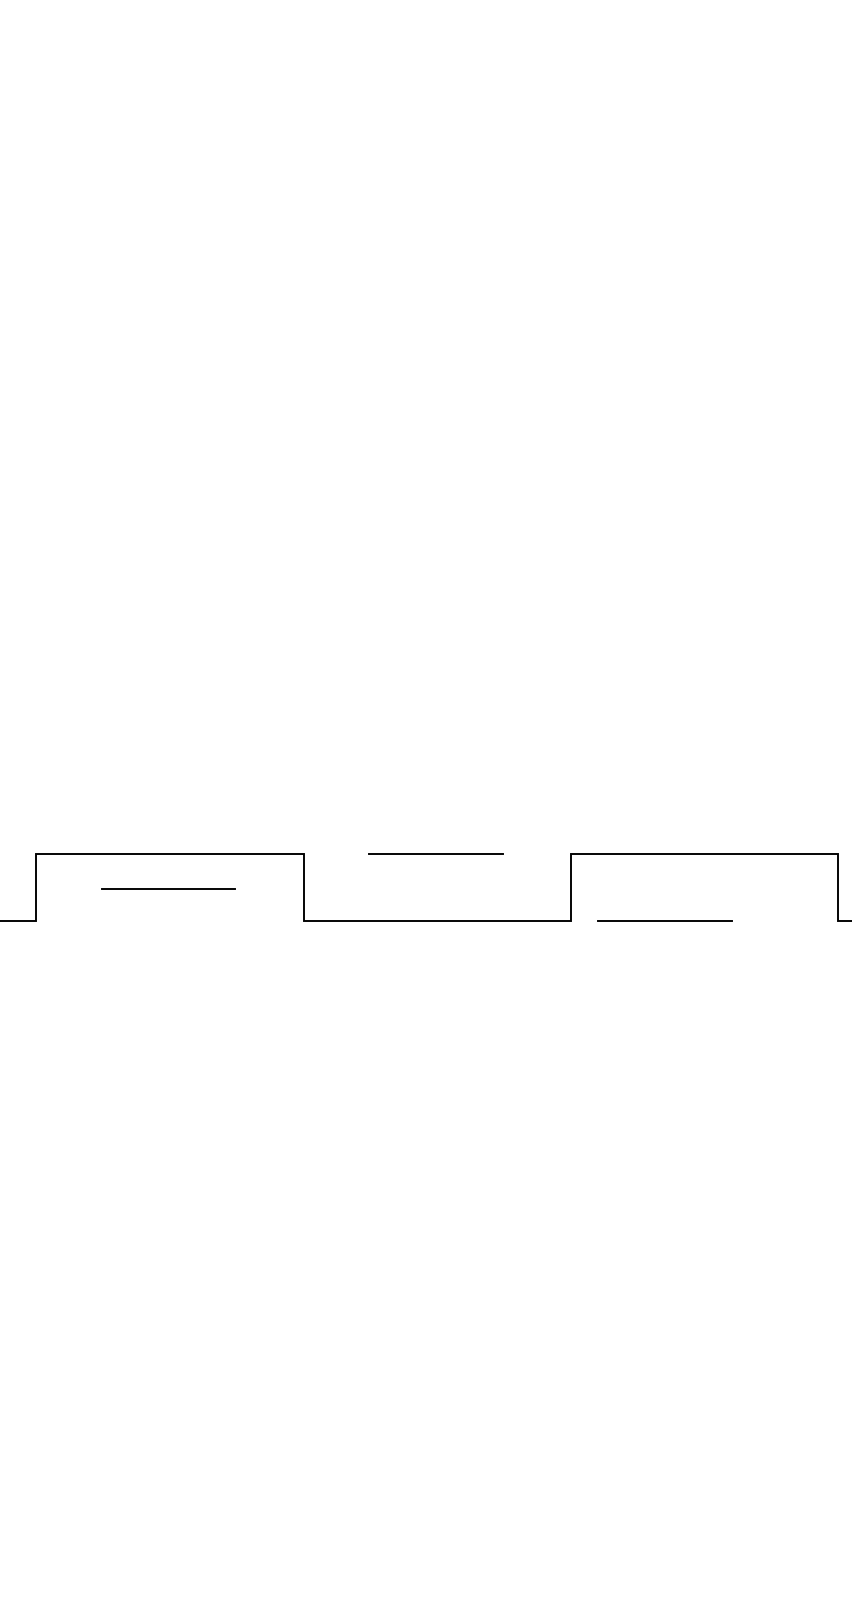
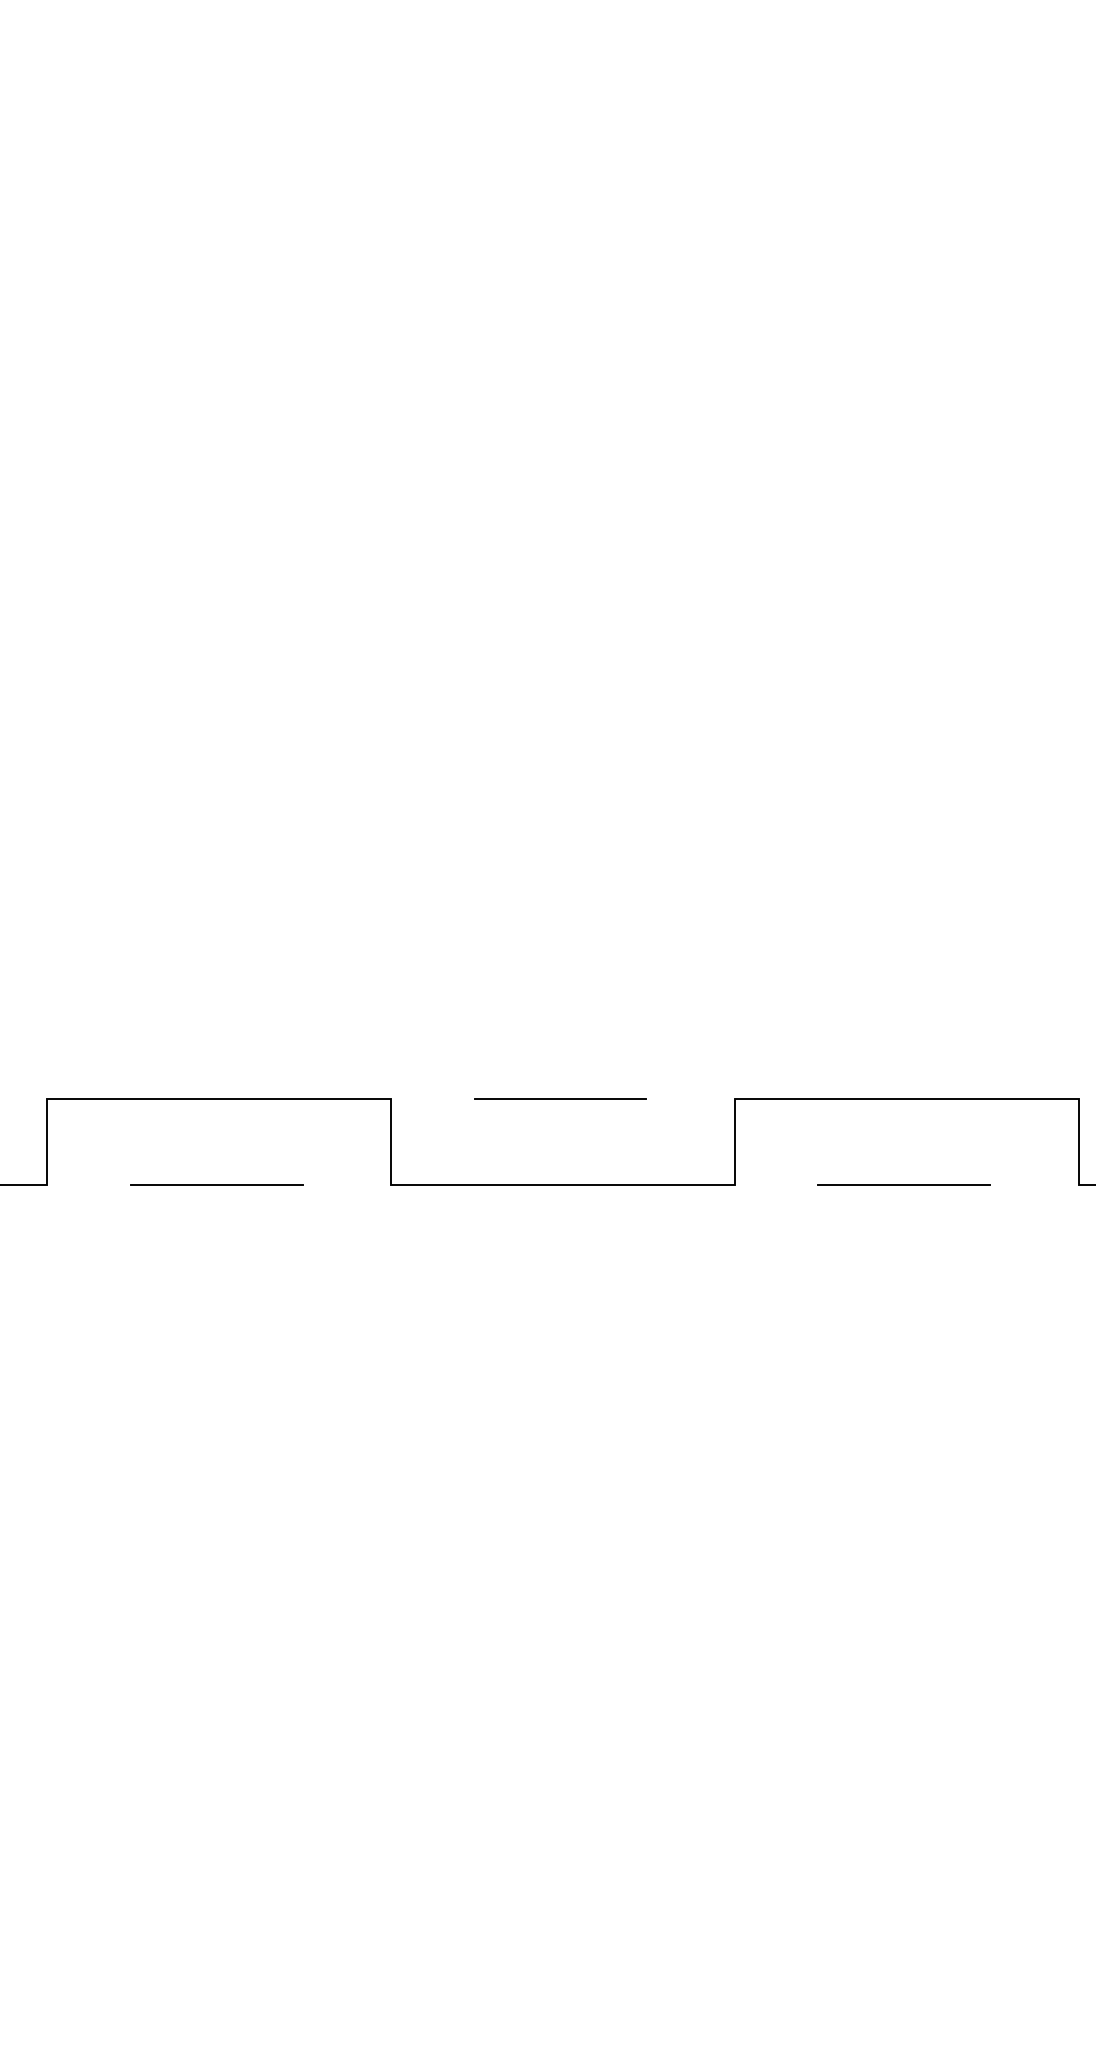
line: (168, 888) -> (216, 1183), moved
line: (664, 920) -> (903, 1183), moved

